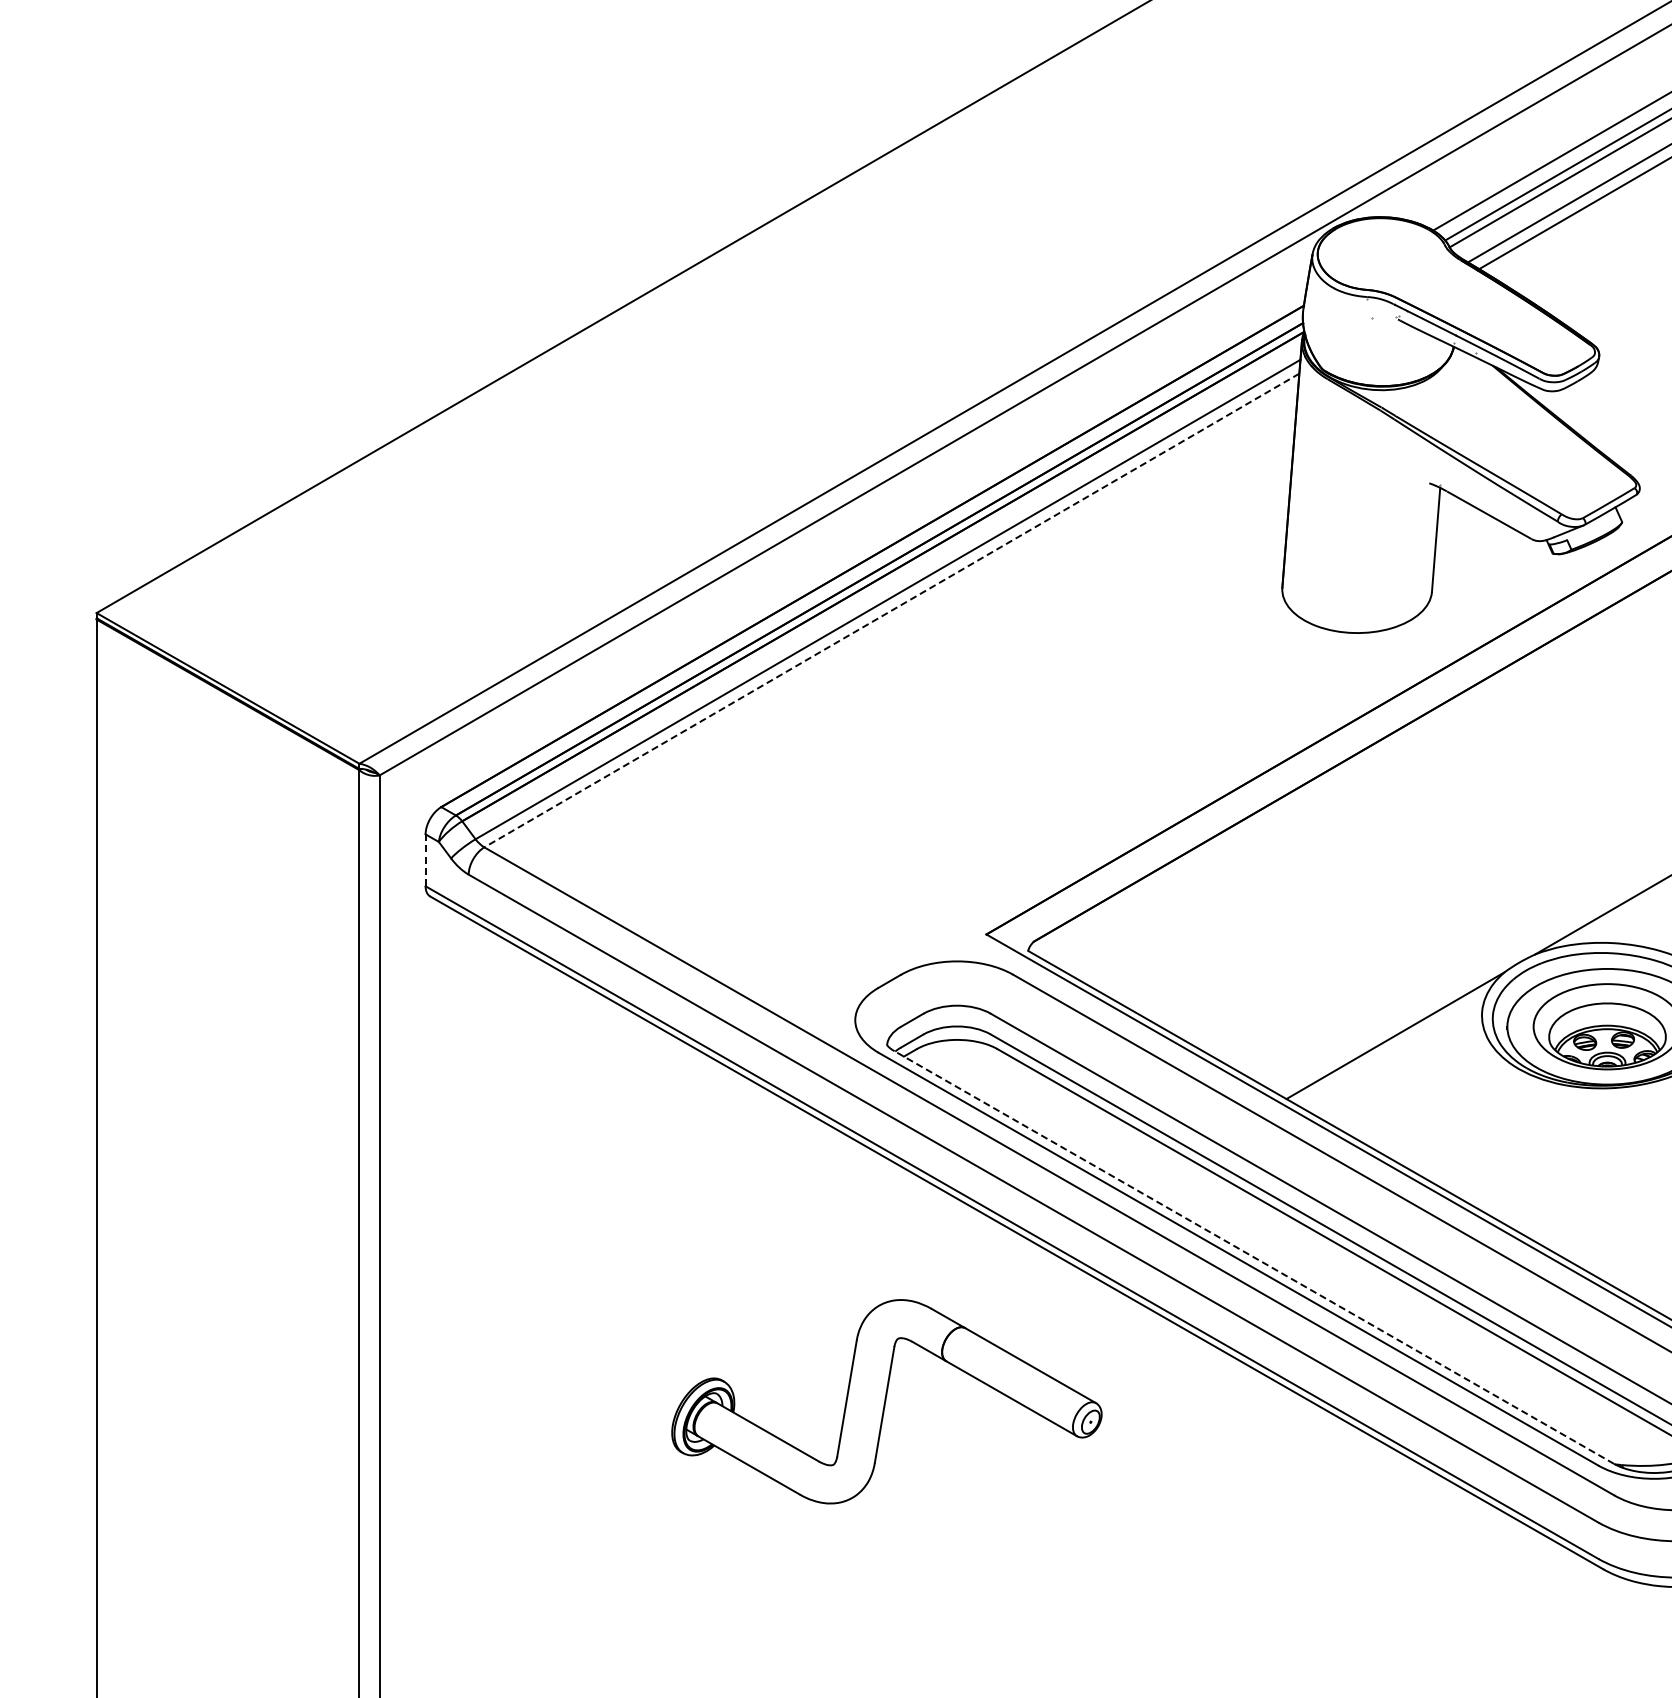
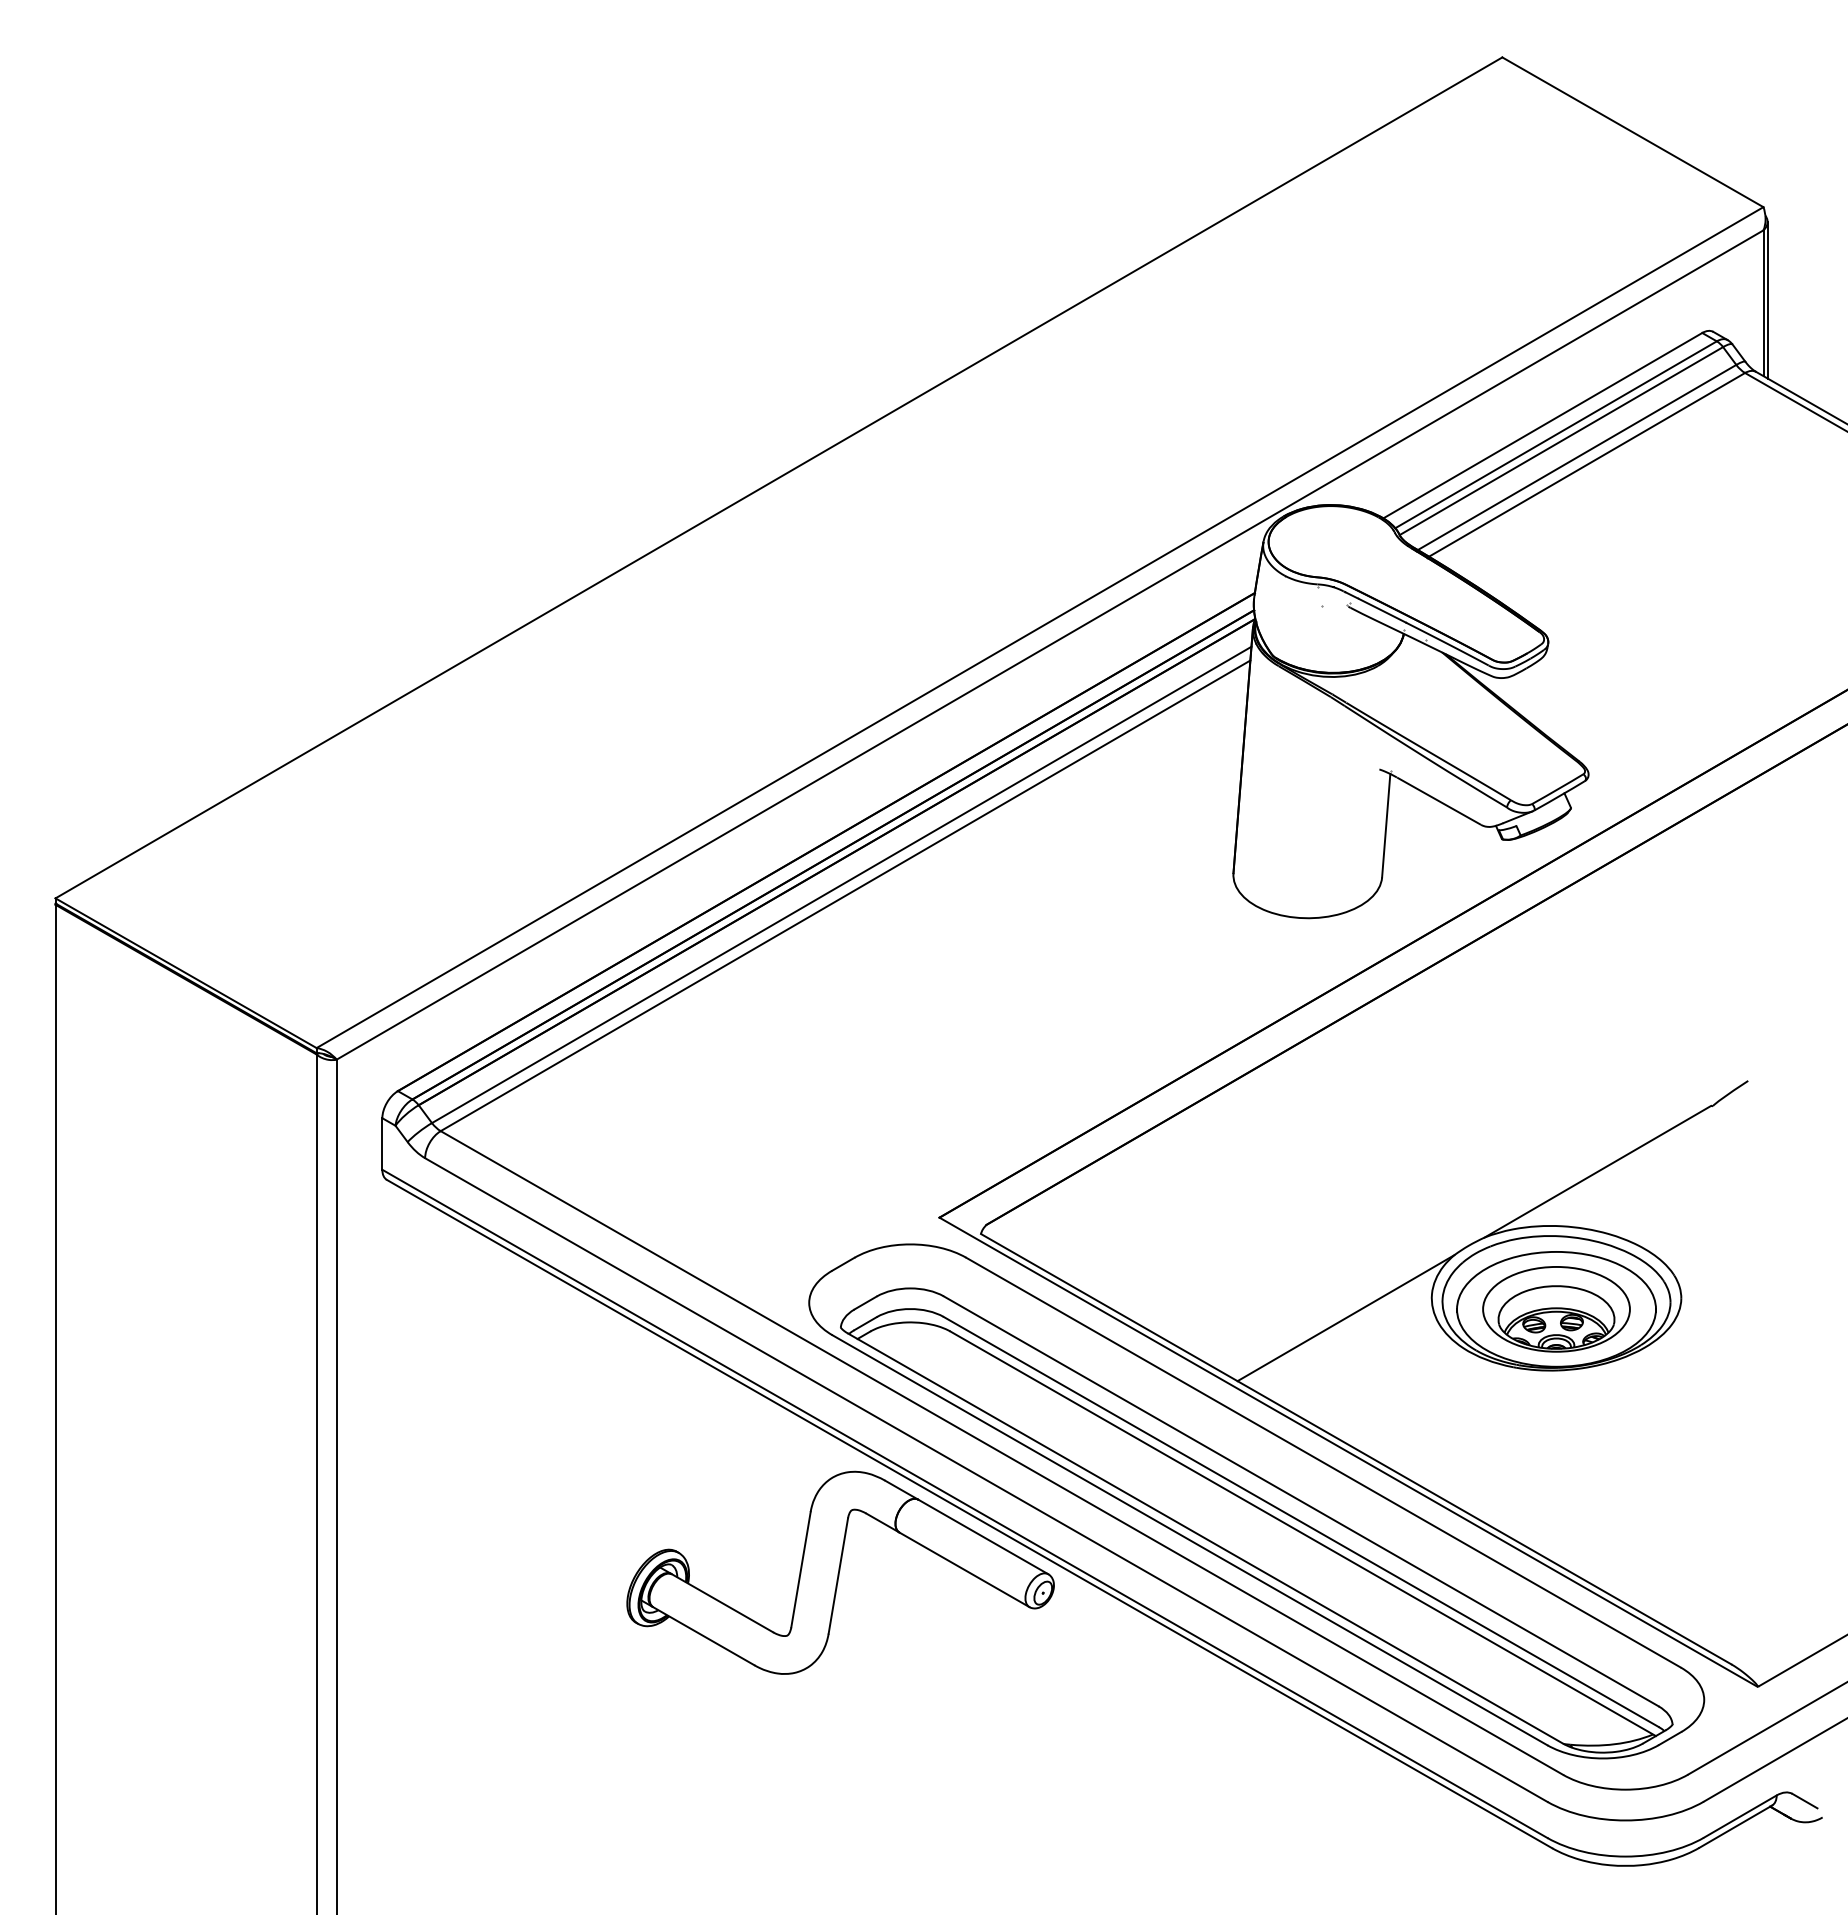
line: (891, 611) -> (845, 896), dashed -> solid
line: (425, 860) -> (382, 1144), dashed -> solid
line: (1254, 1257) -> (1205, 1538), dashed -> solid
part: (886, 1401) -> (840, 1572), moved

